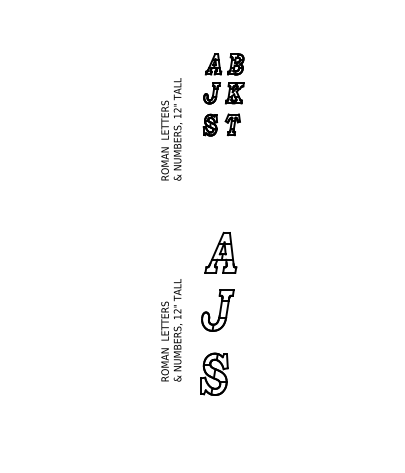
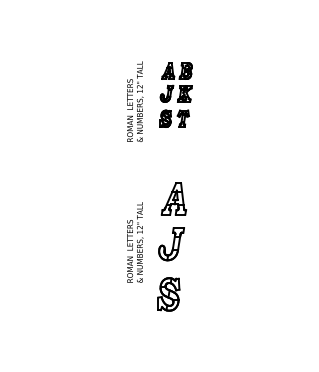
part: (223, 94) -> (176, 94), moved
text: (171, 330) -> (135, 242), moved

